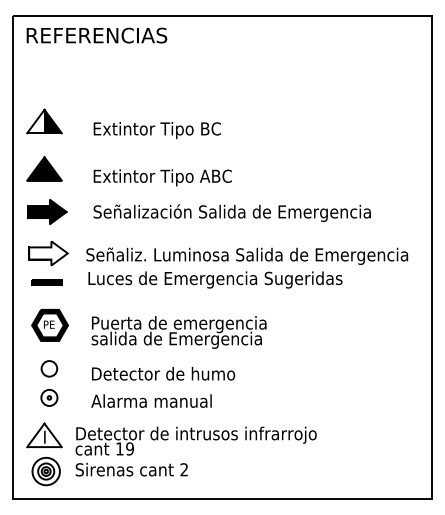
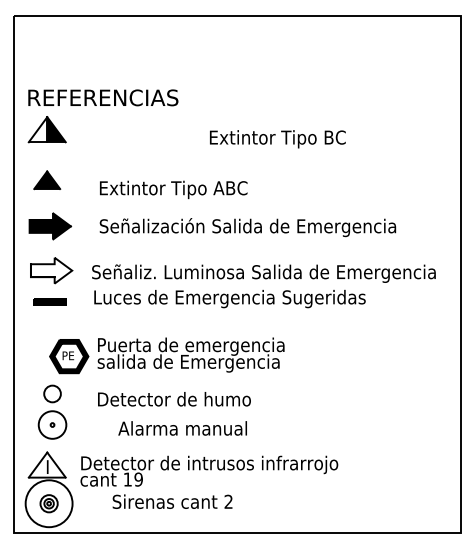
text: (97, 35) -> (103, 97), moved
text: (156, 130) -> (277, 139), moved
part: (43, 168) -> (46, 179), size x0.7
part: (50, 325) -> (69, 356), moved
circle: (49, 397) -> (52, 424), size x1.6
text: (151, 401) -> (182, 428), moved
text: (131, 469) -> (172, 501), moved
circle: (45, 471) -> (48, 503), size x1.6

